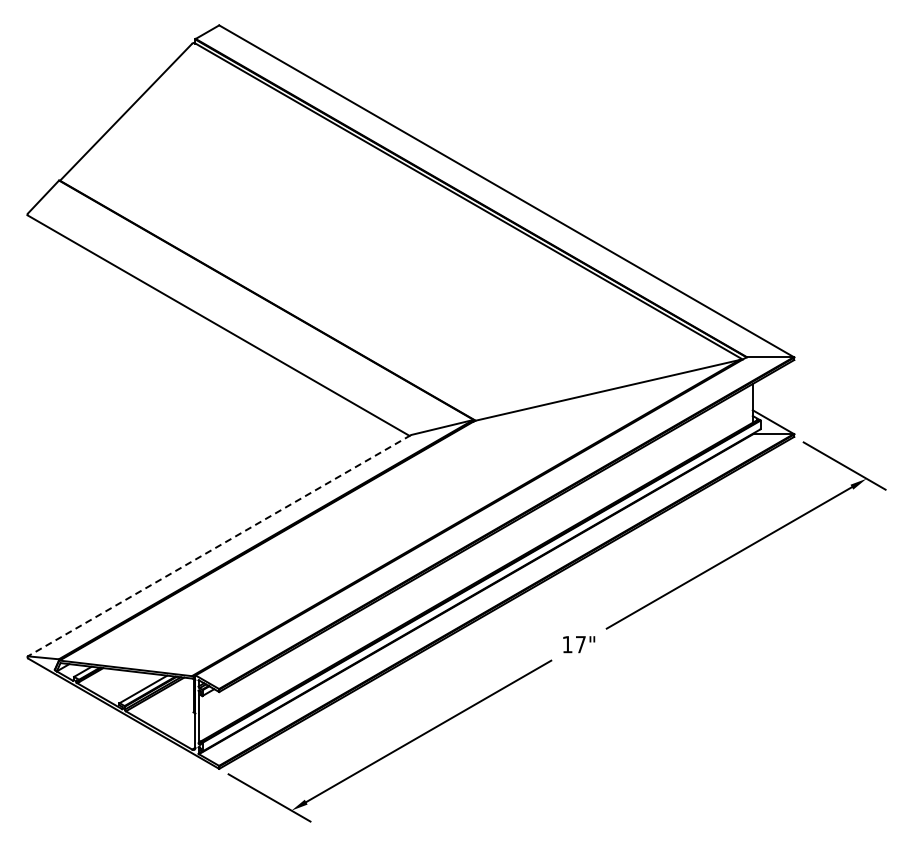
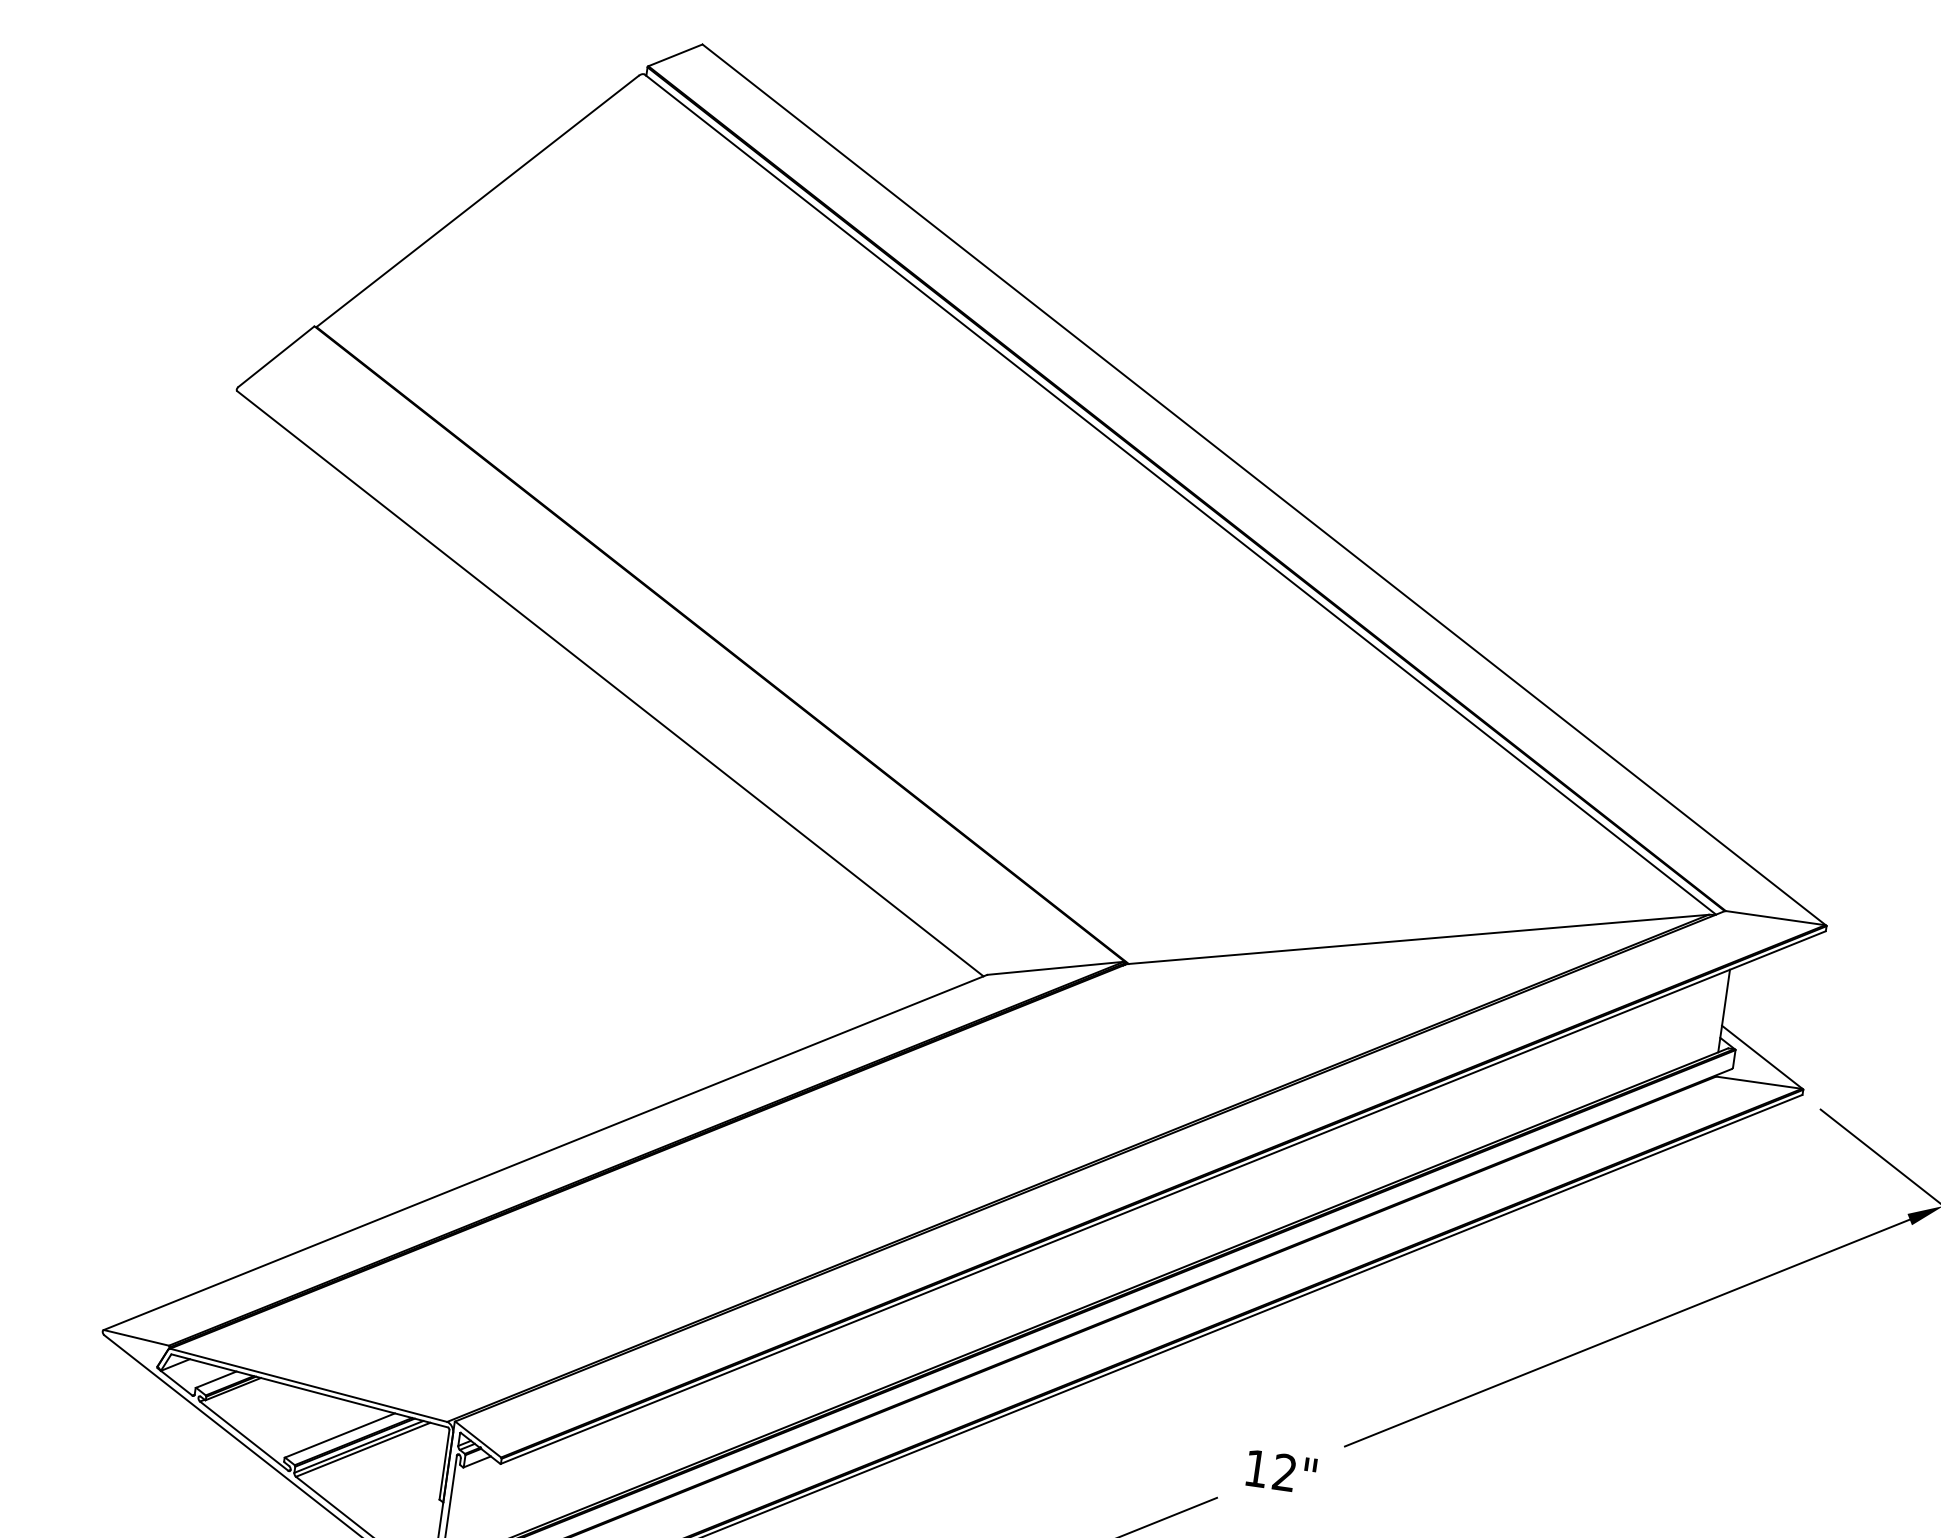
line: (218, 546) -> (543, 1153), dashed -> solid
text: (580, 644) -> (1284, 1472), 17" -> 12"

